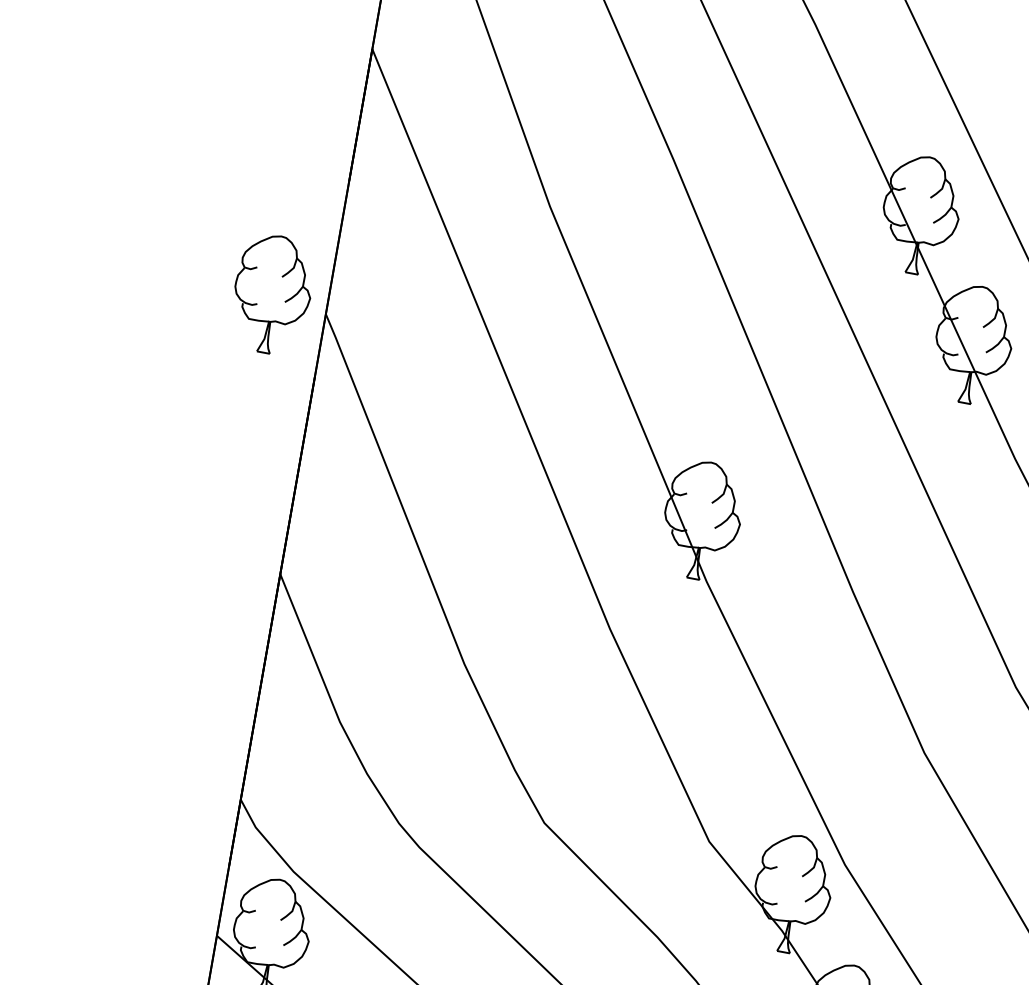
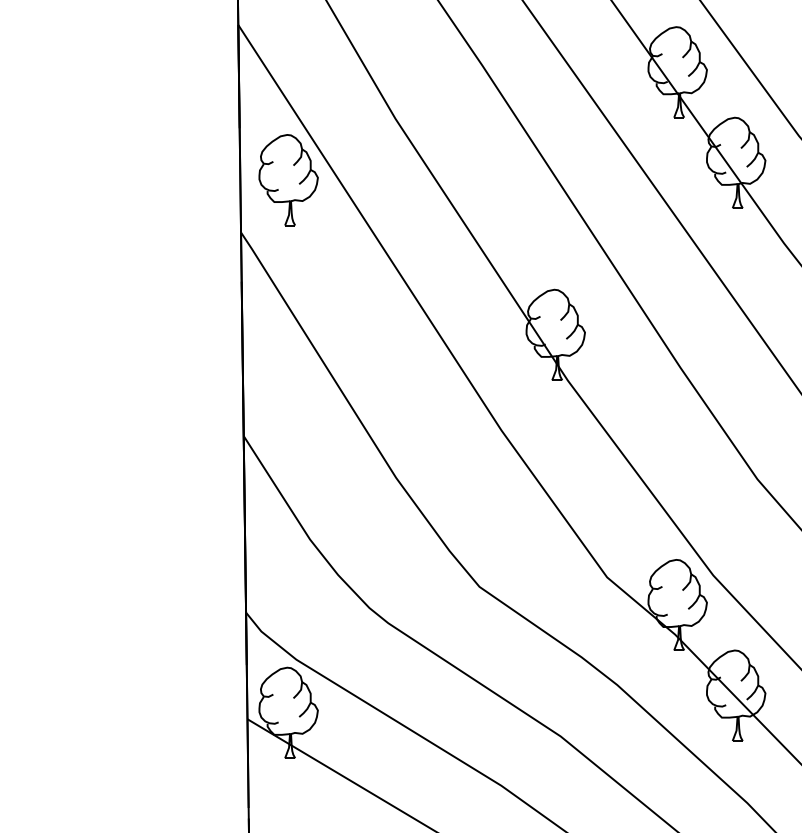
part: (272, 294) -> (288, 180), moved

